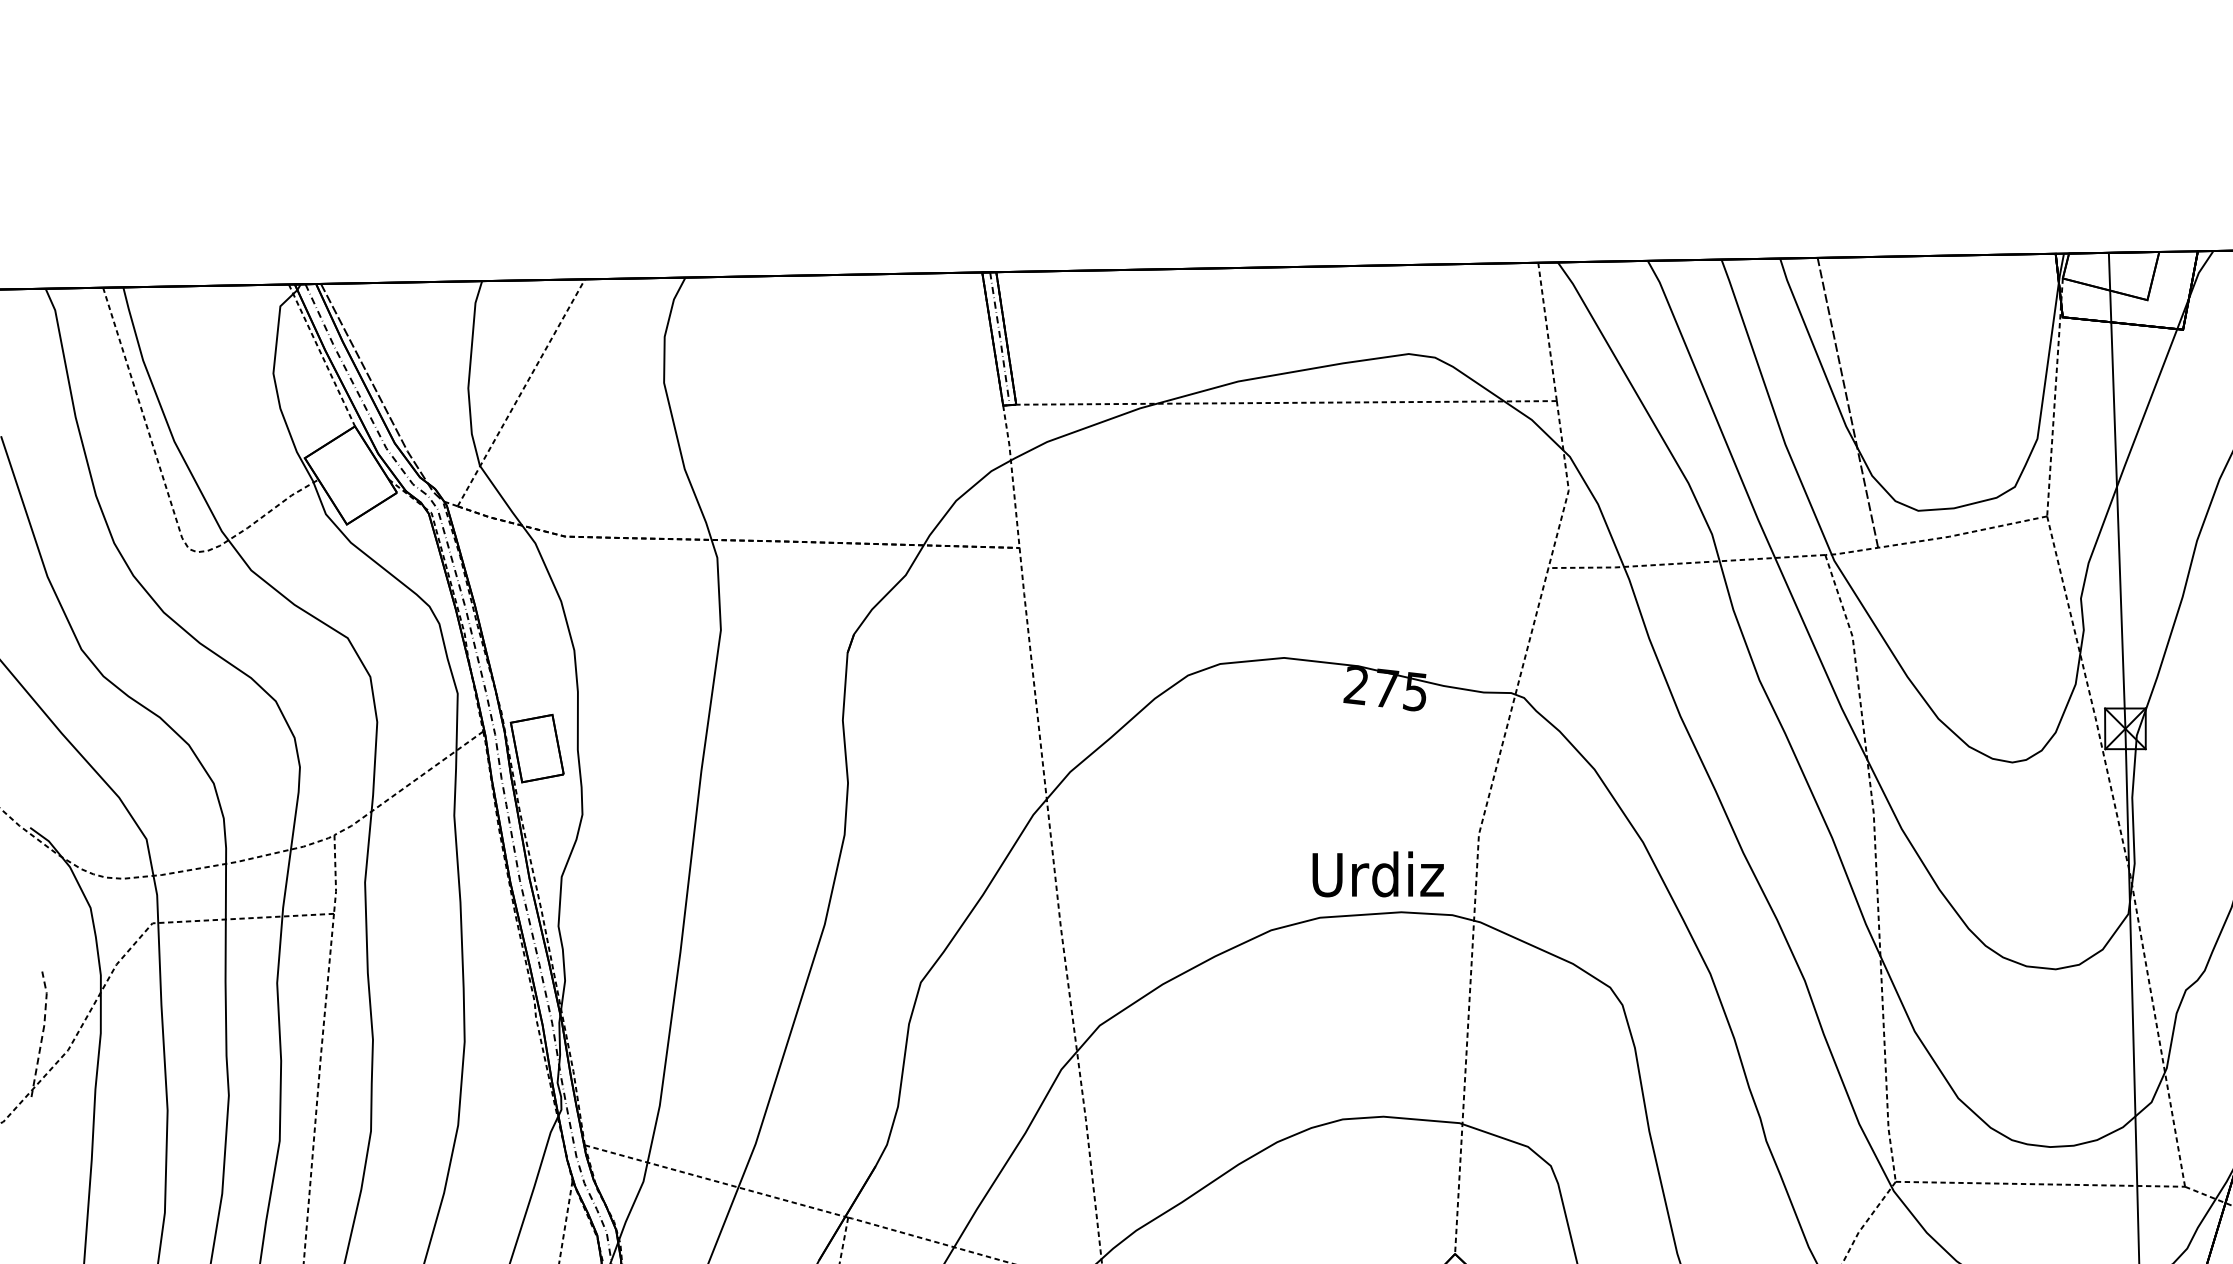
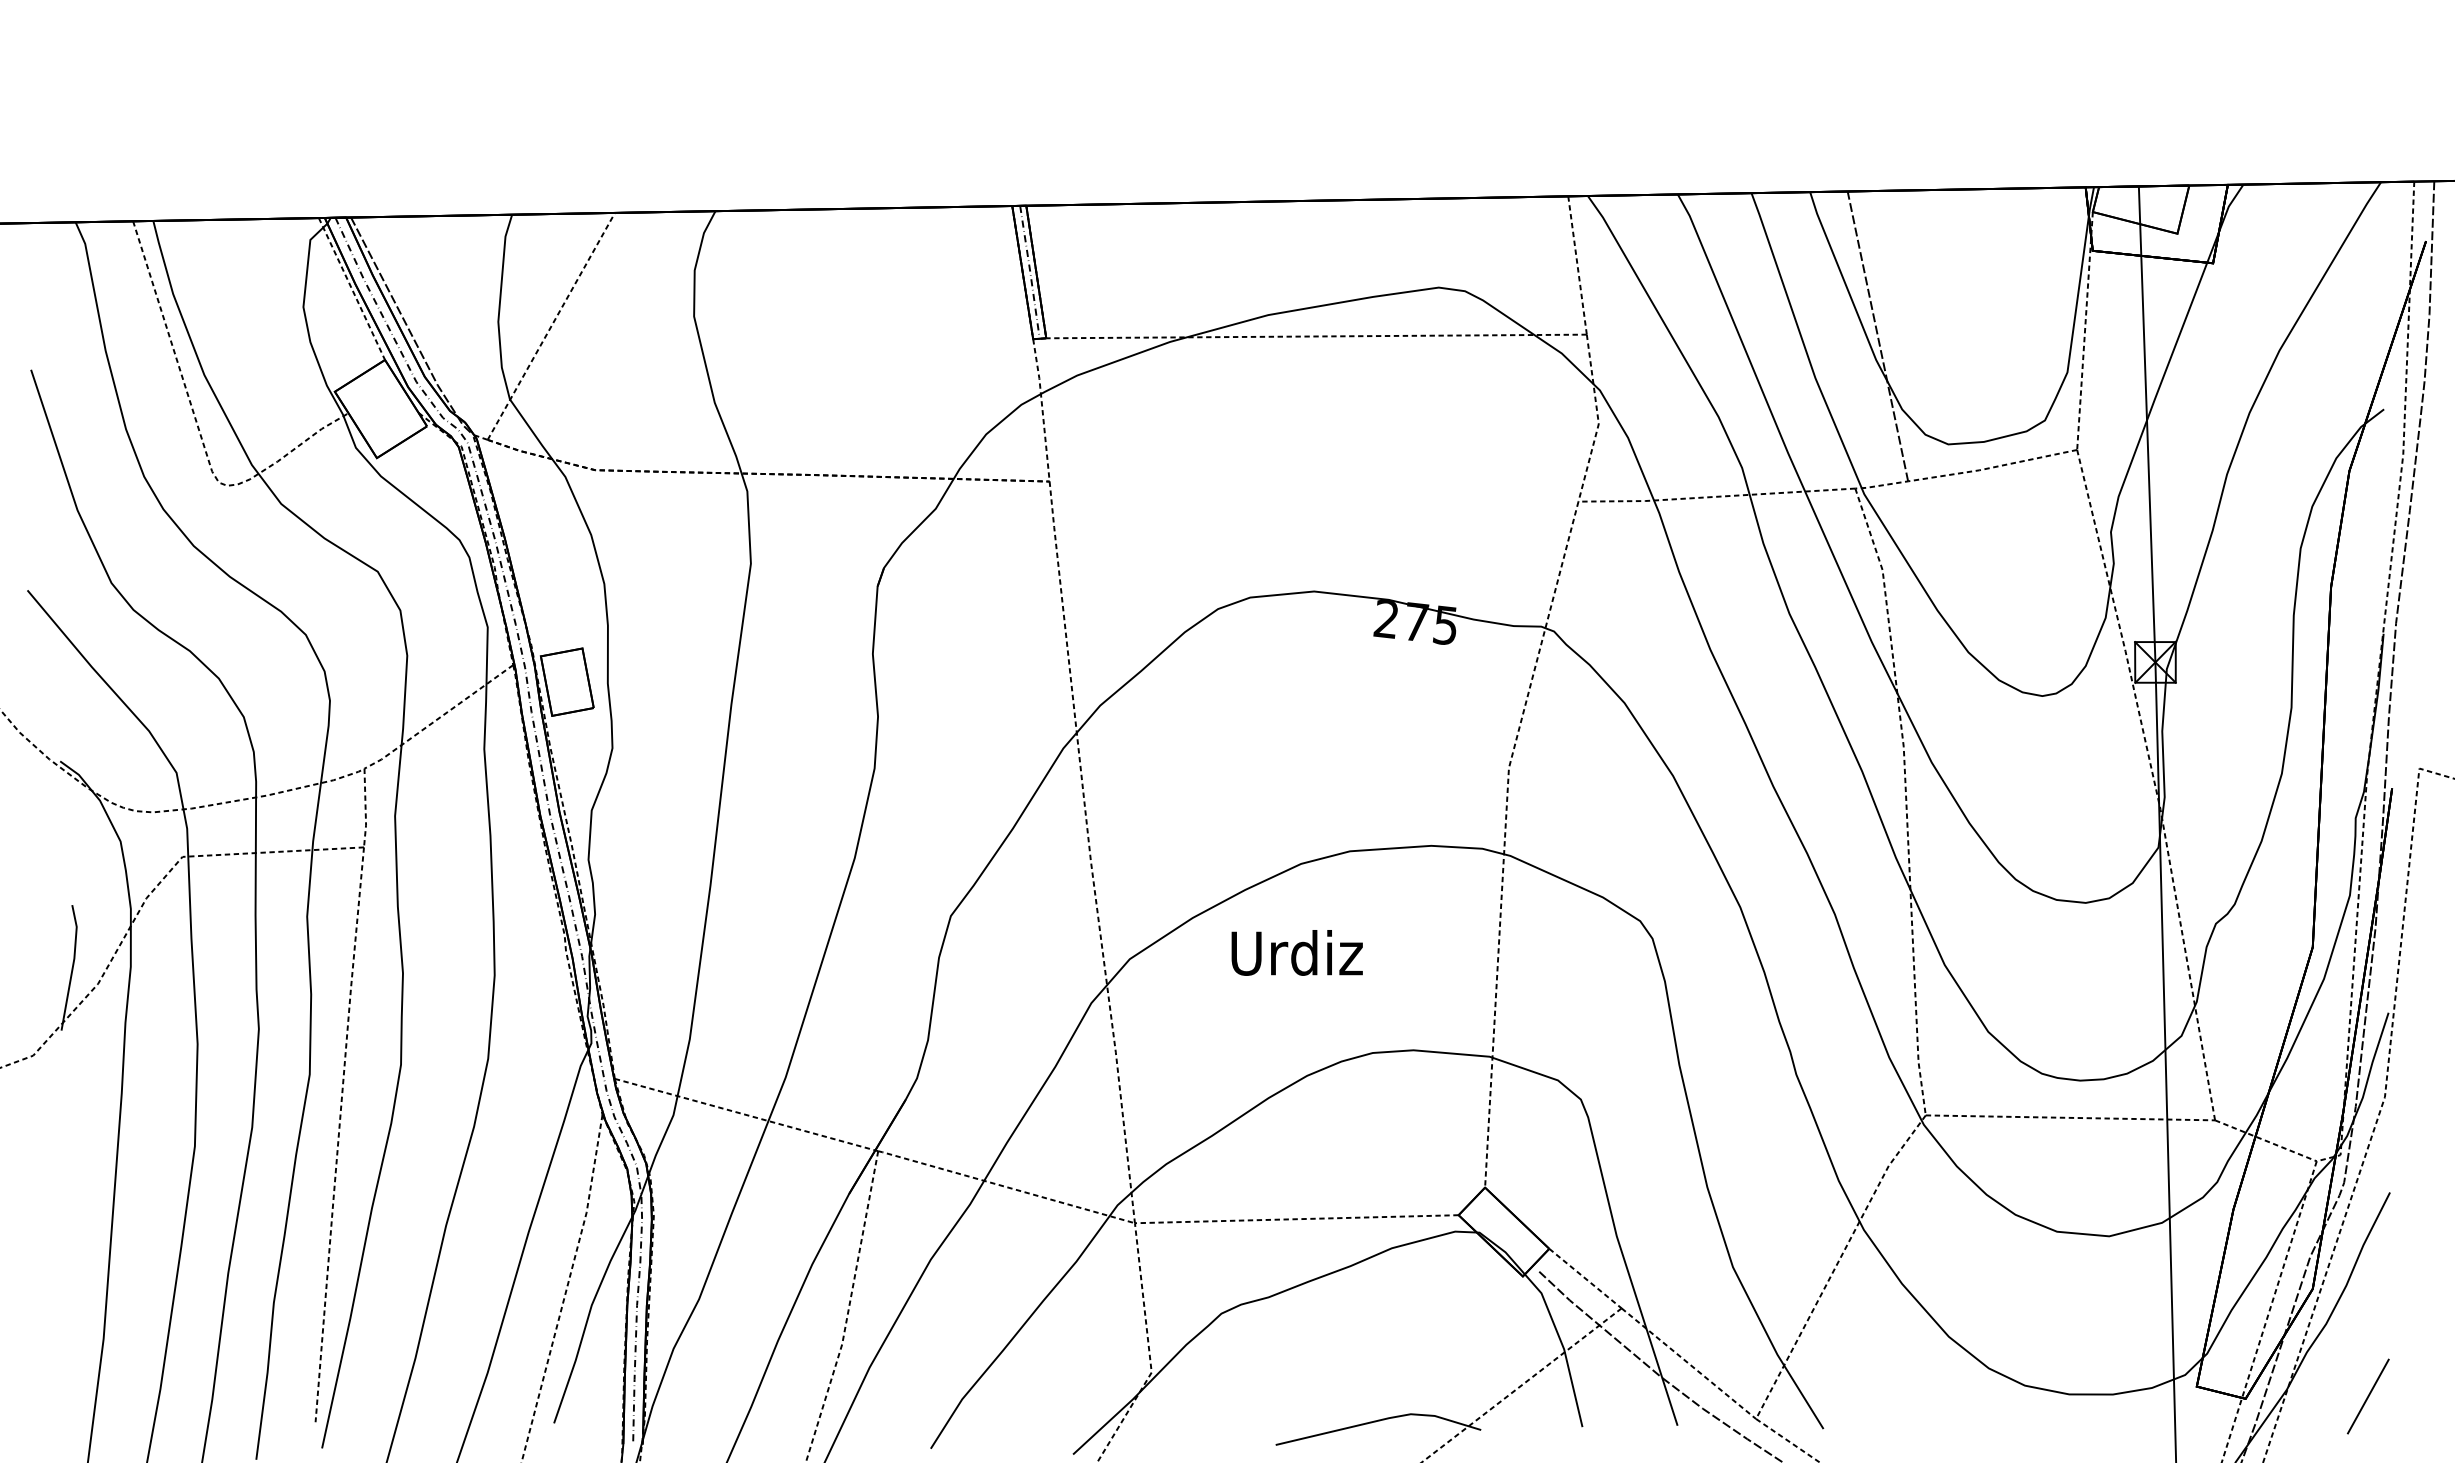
text: (1377, 873) -> (1296, 952), moved
line: (42, 1032) -> (72, 966), dashed -> solid

